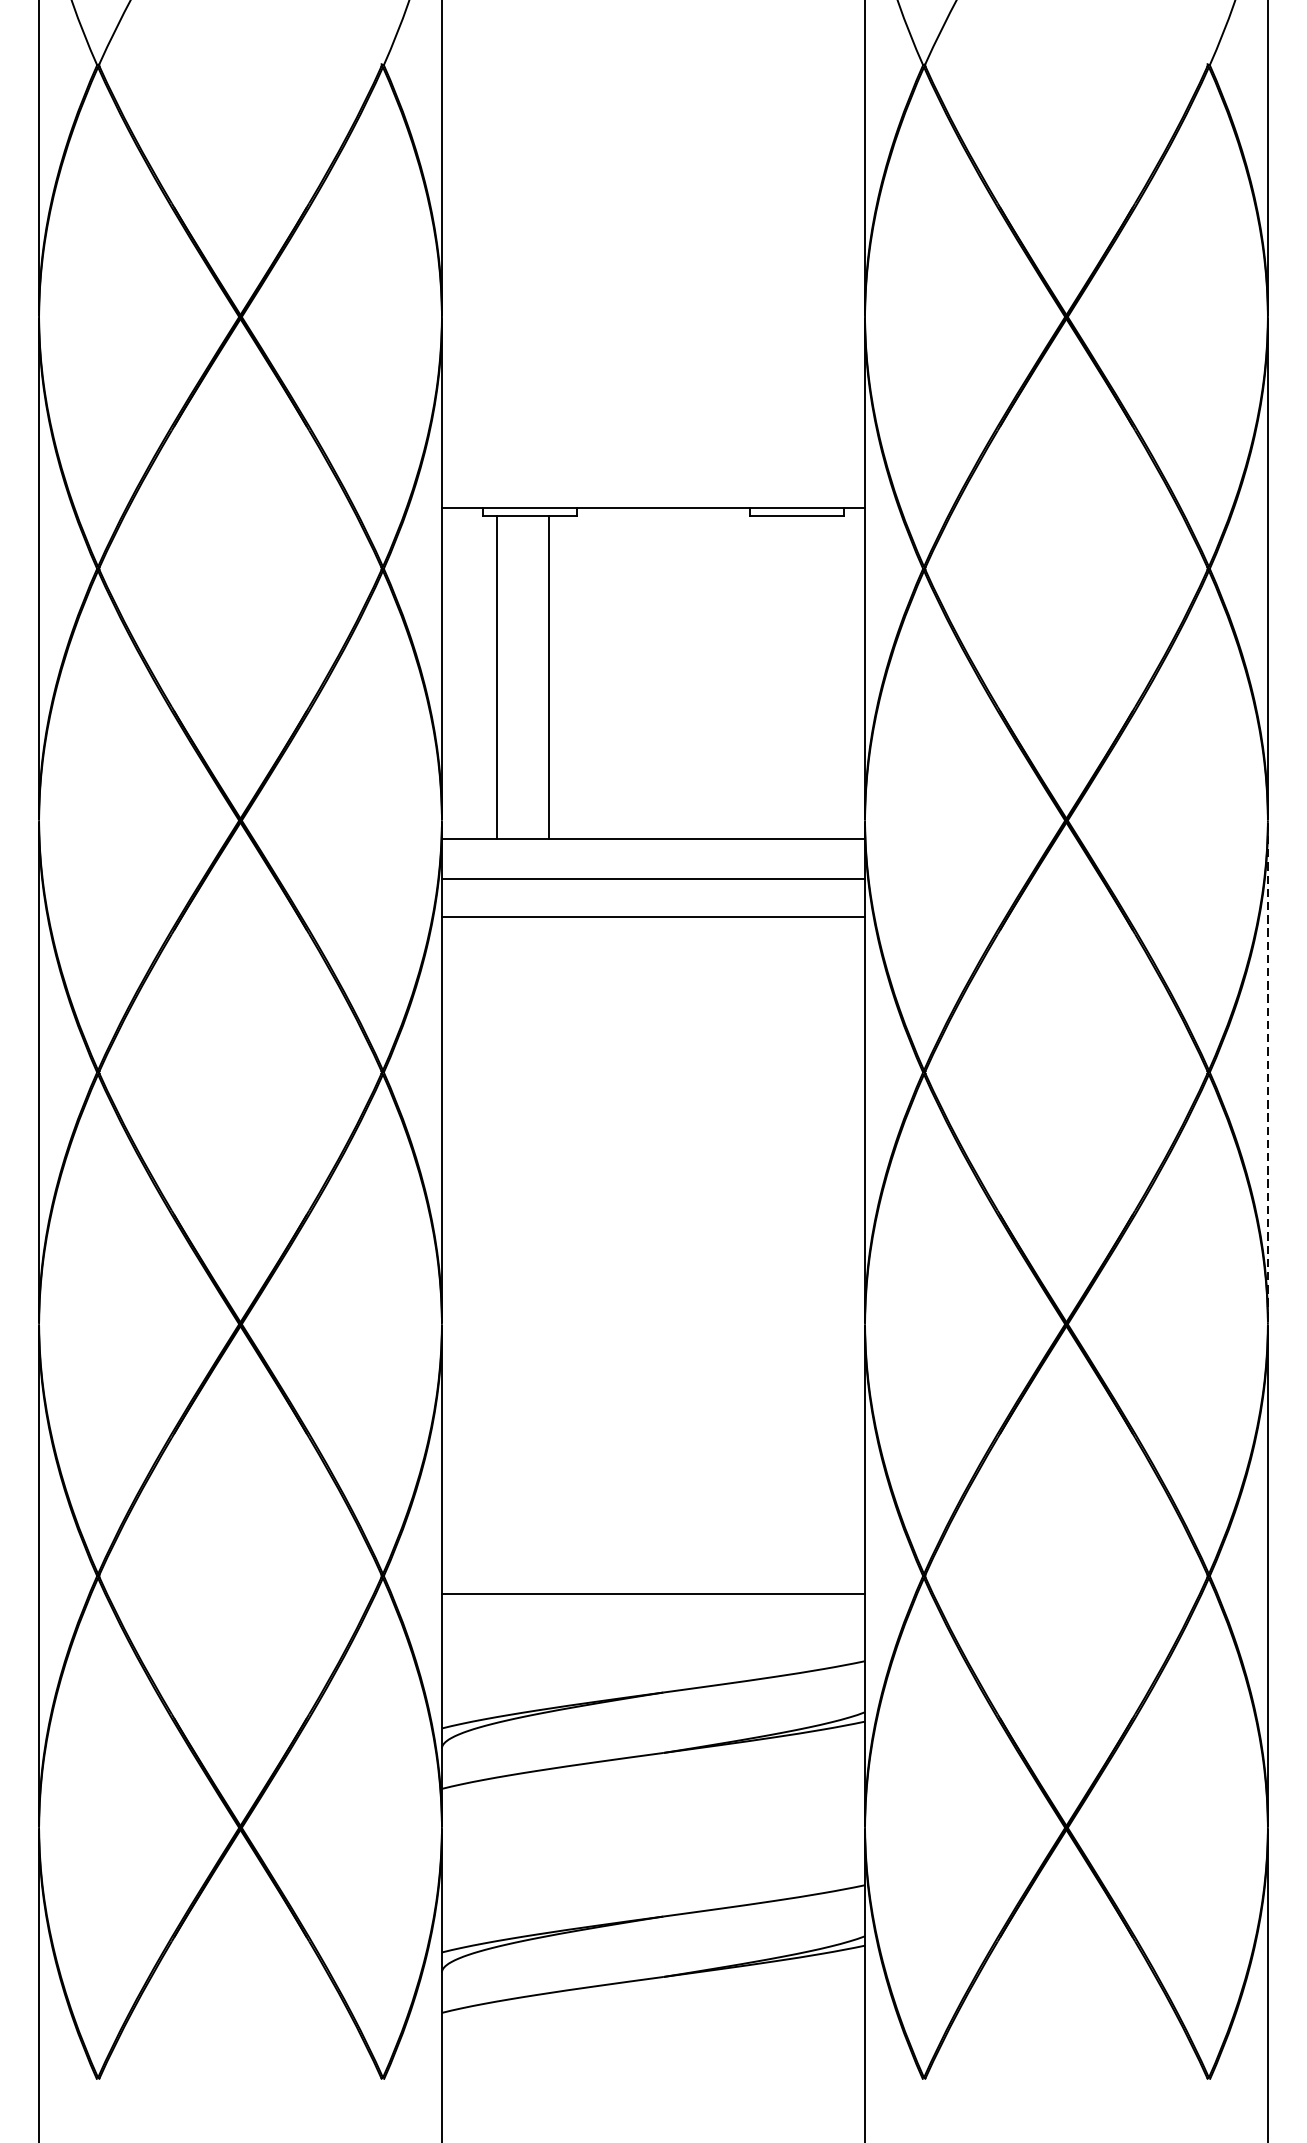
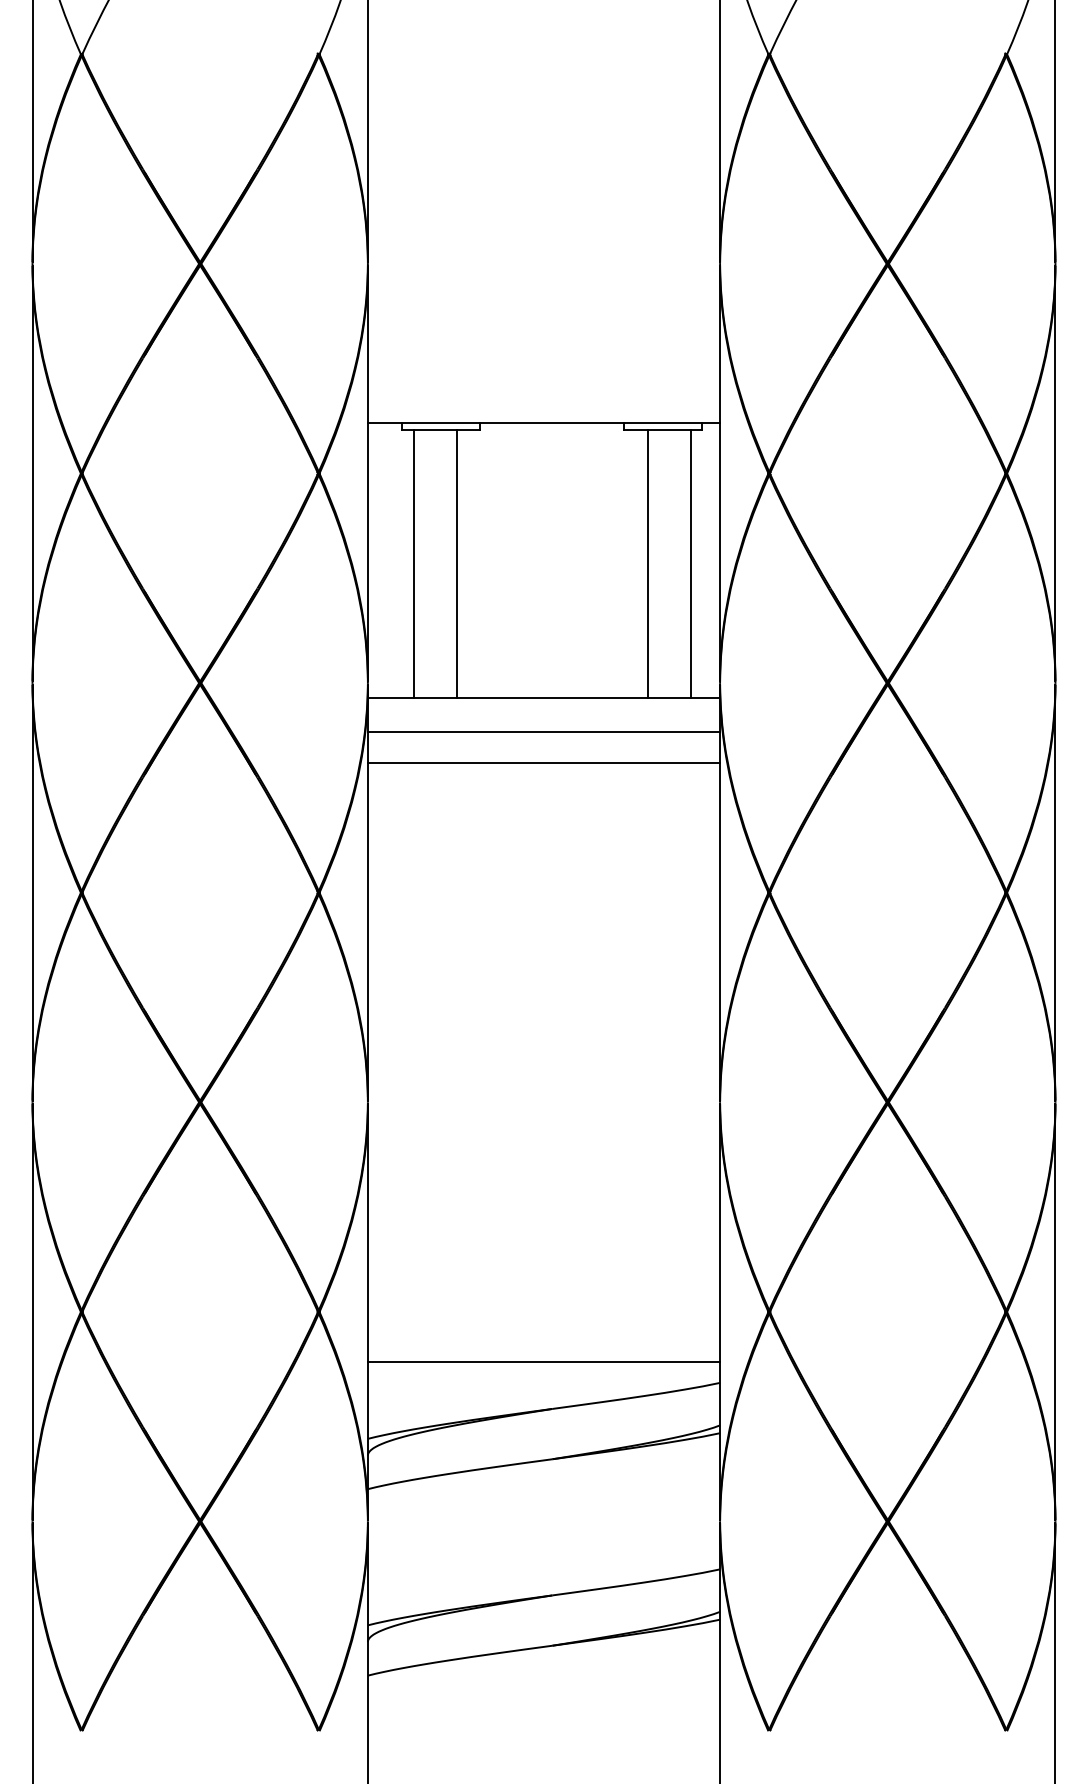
line: (777, 676) -> (647, 563), added
line: (829, 676) -> (690, 563), added
line: (1267, 1072) -> (1055, 892), dashed -> solid
line: (652, 1594) -> (543, 1362), moved

